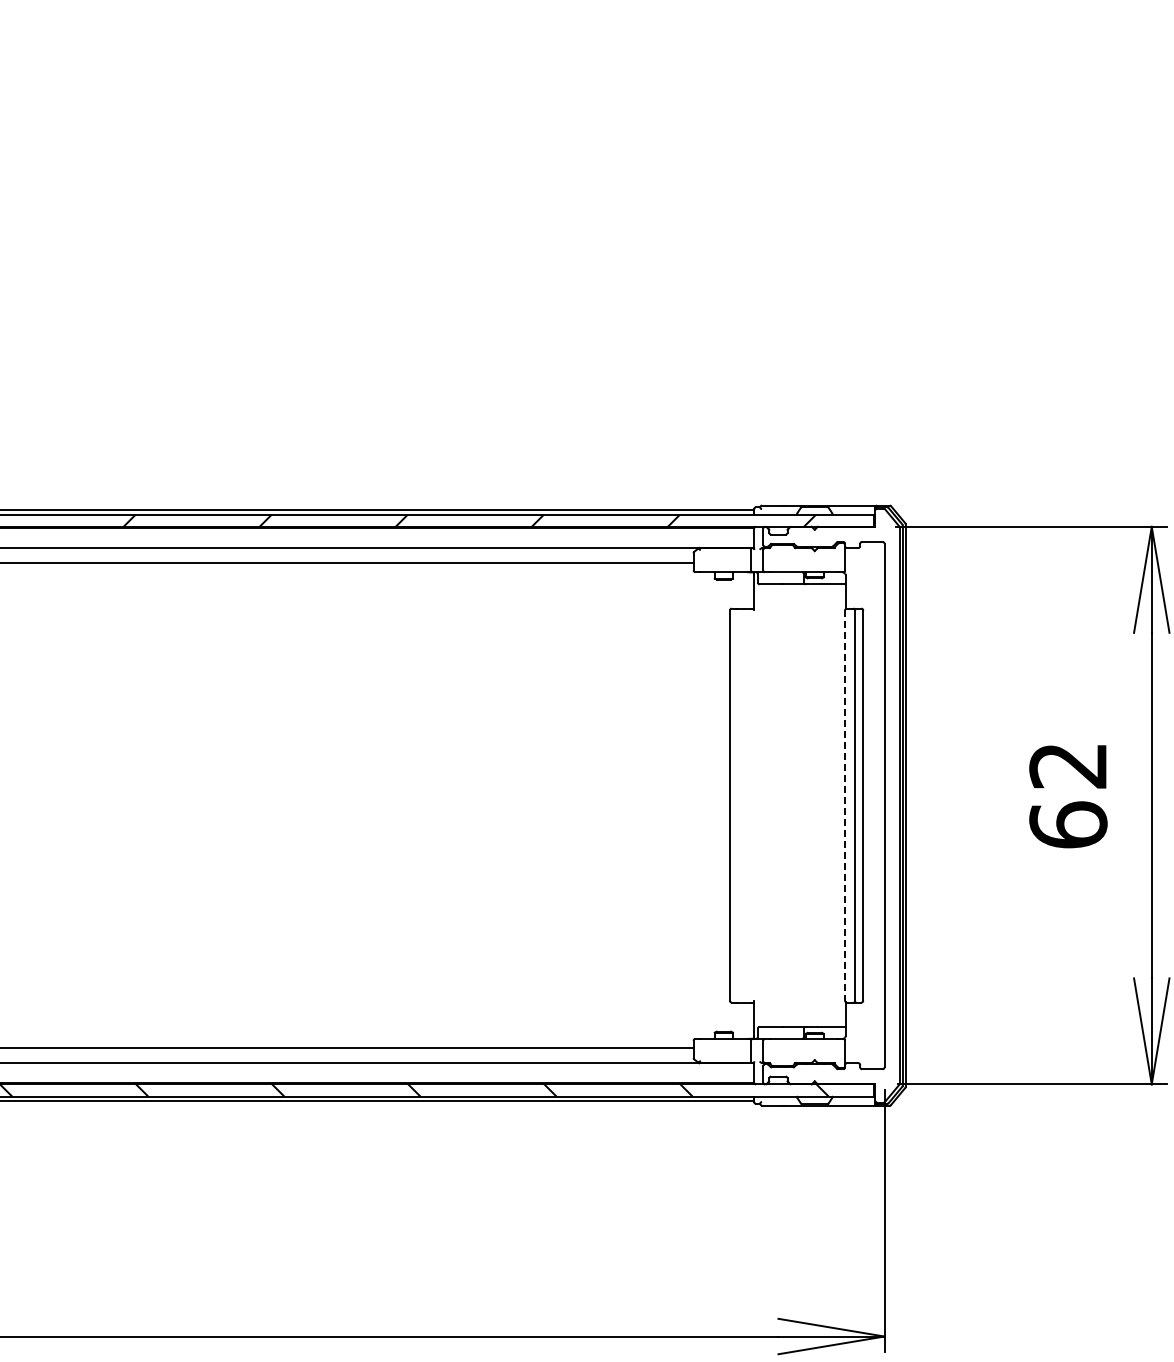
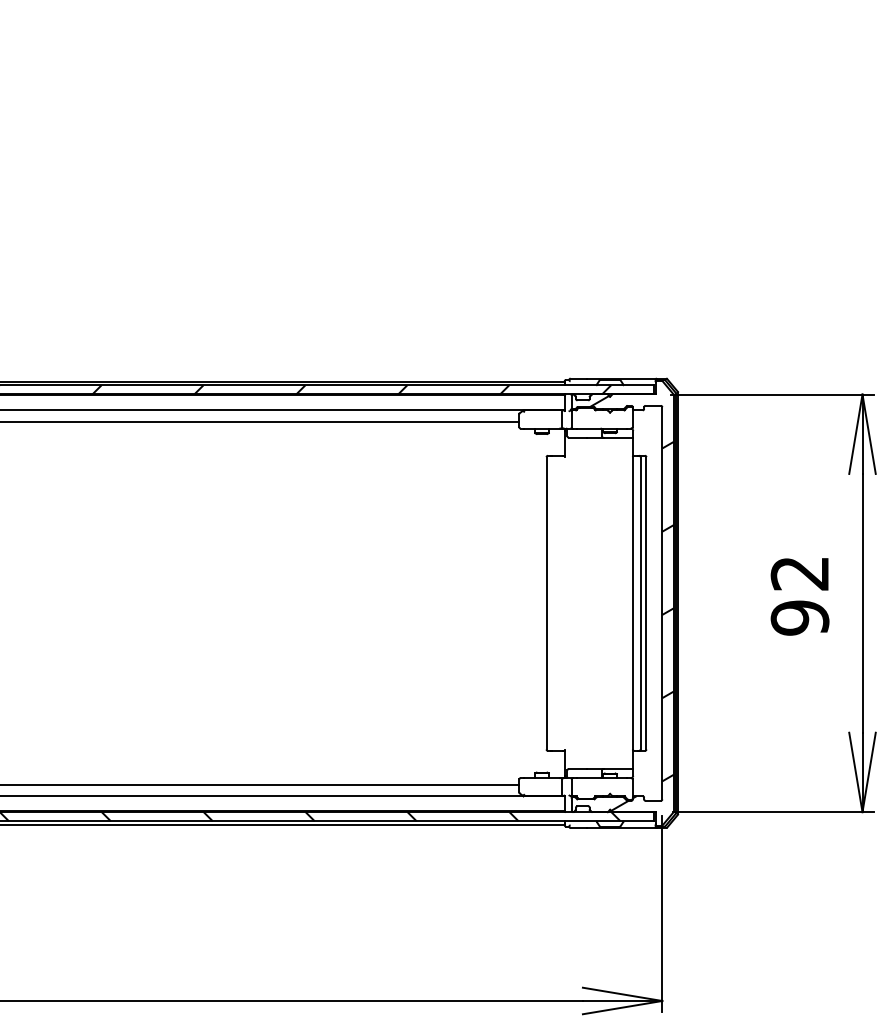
hatch: (843, 805) -> (631, 603), added
line: (845, 806) -> (633, 603), dashed -> solid
text: (1068, 824) -> (800, 617), 62 -> 92

